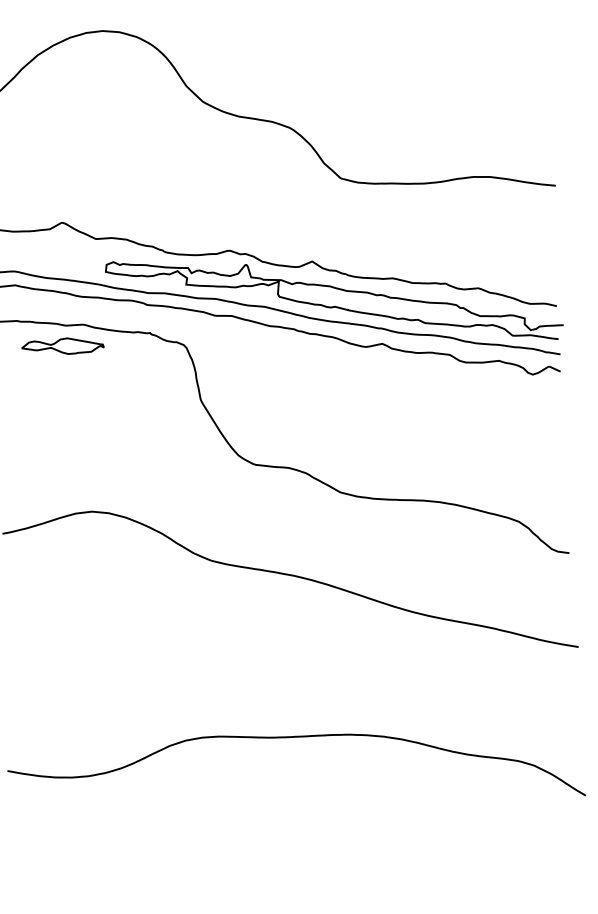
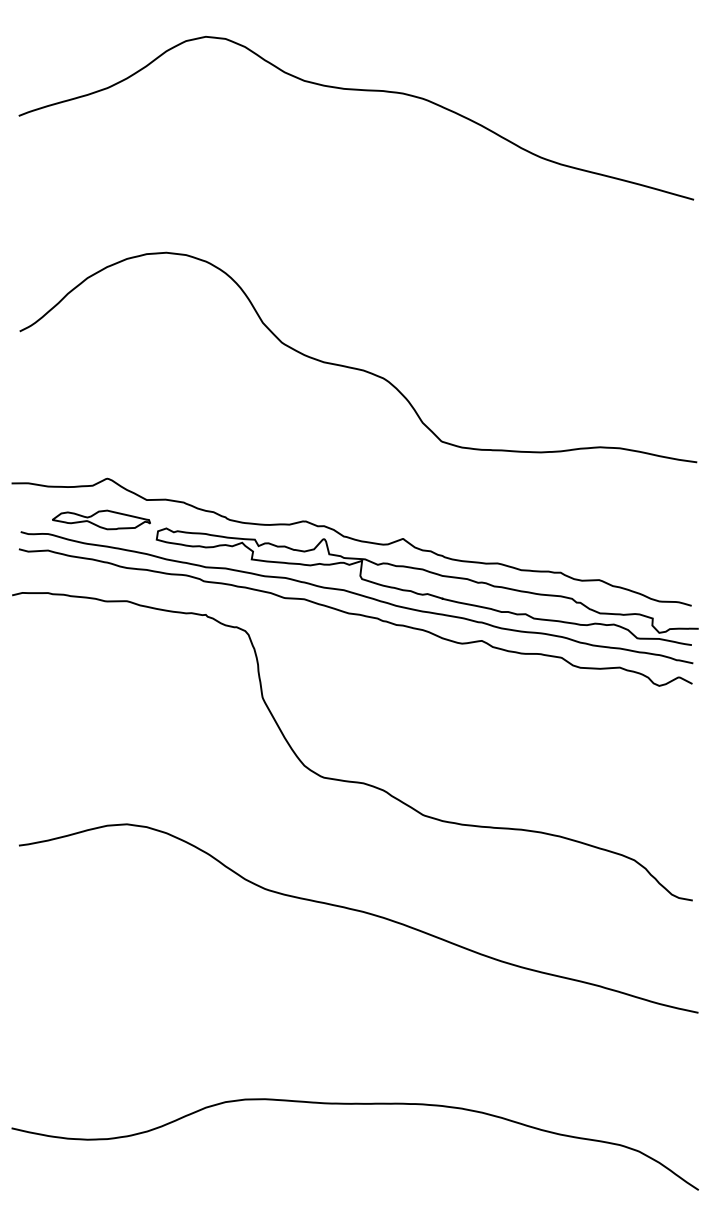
part: (62, 346) -> (101, 519), moved

